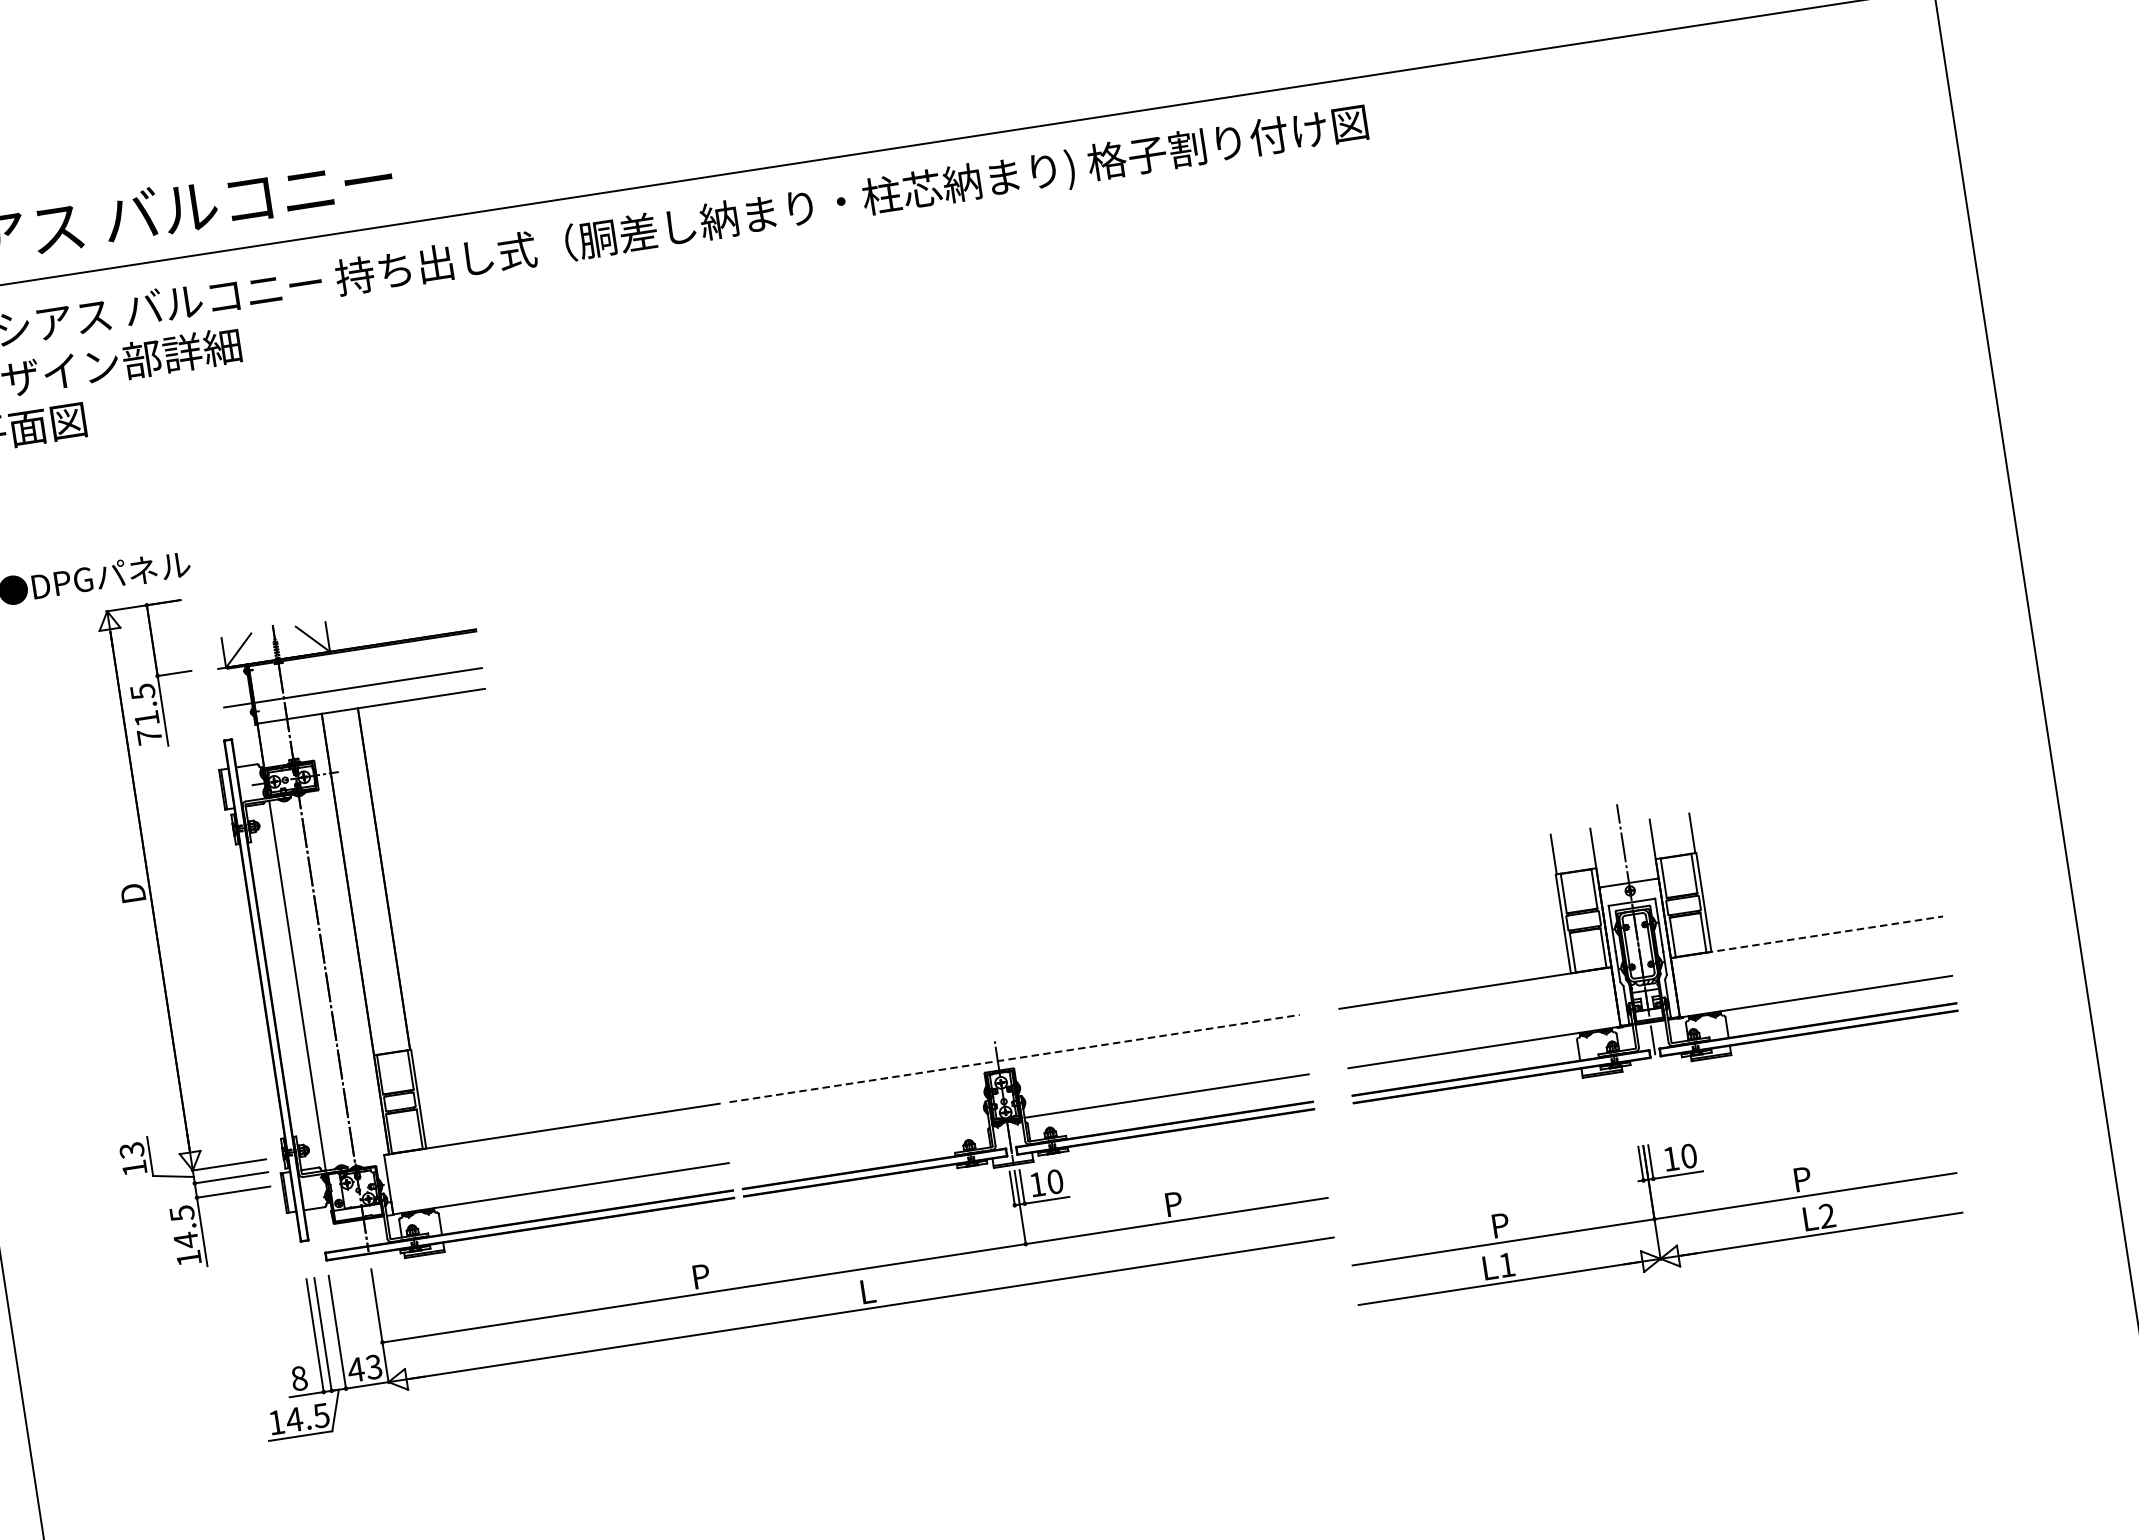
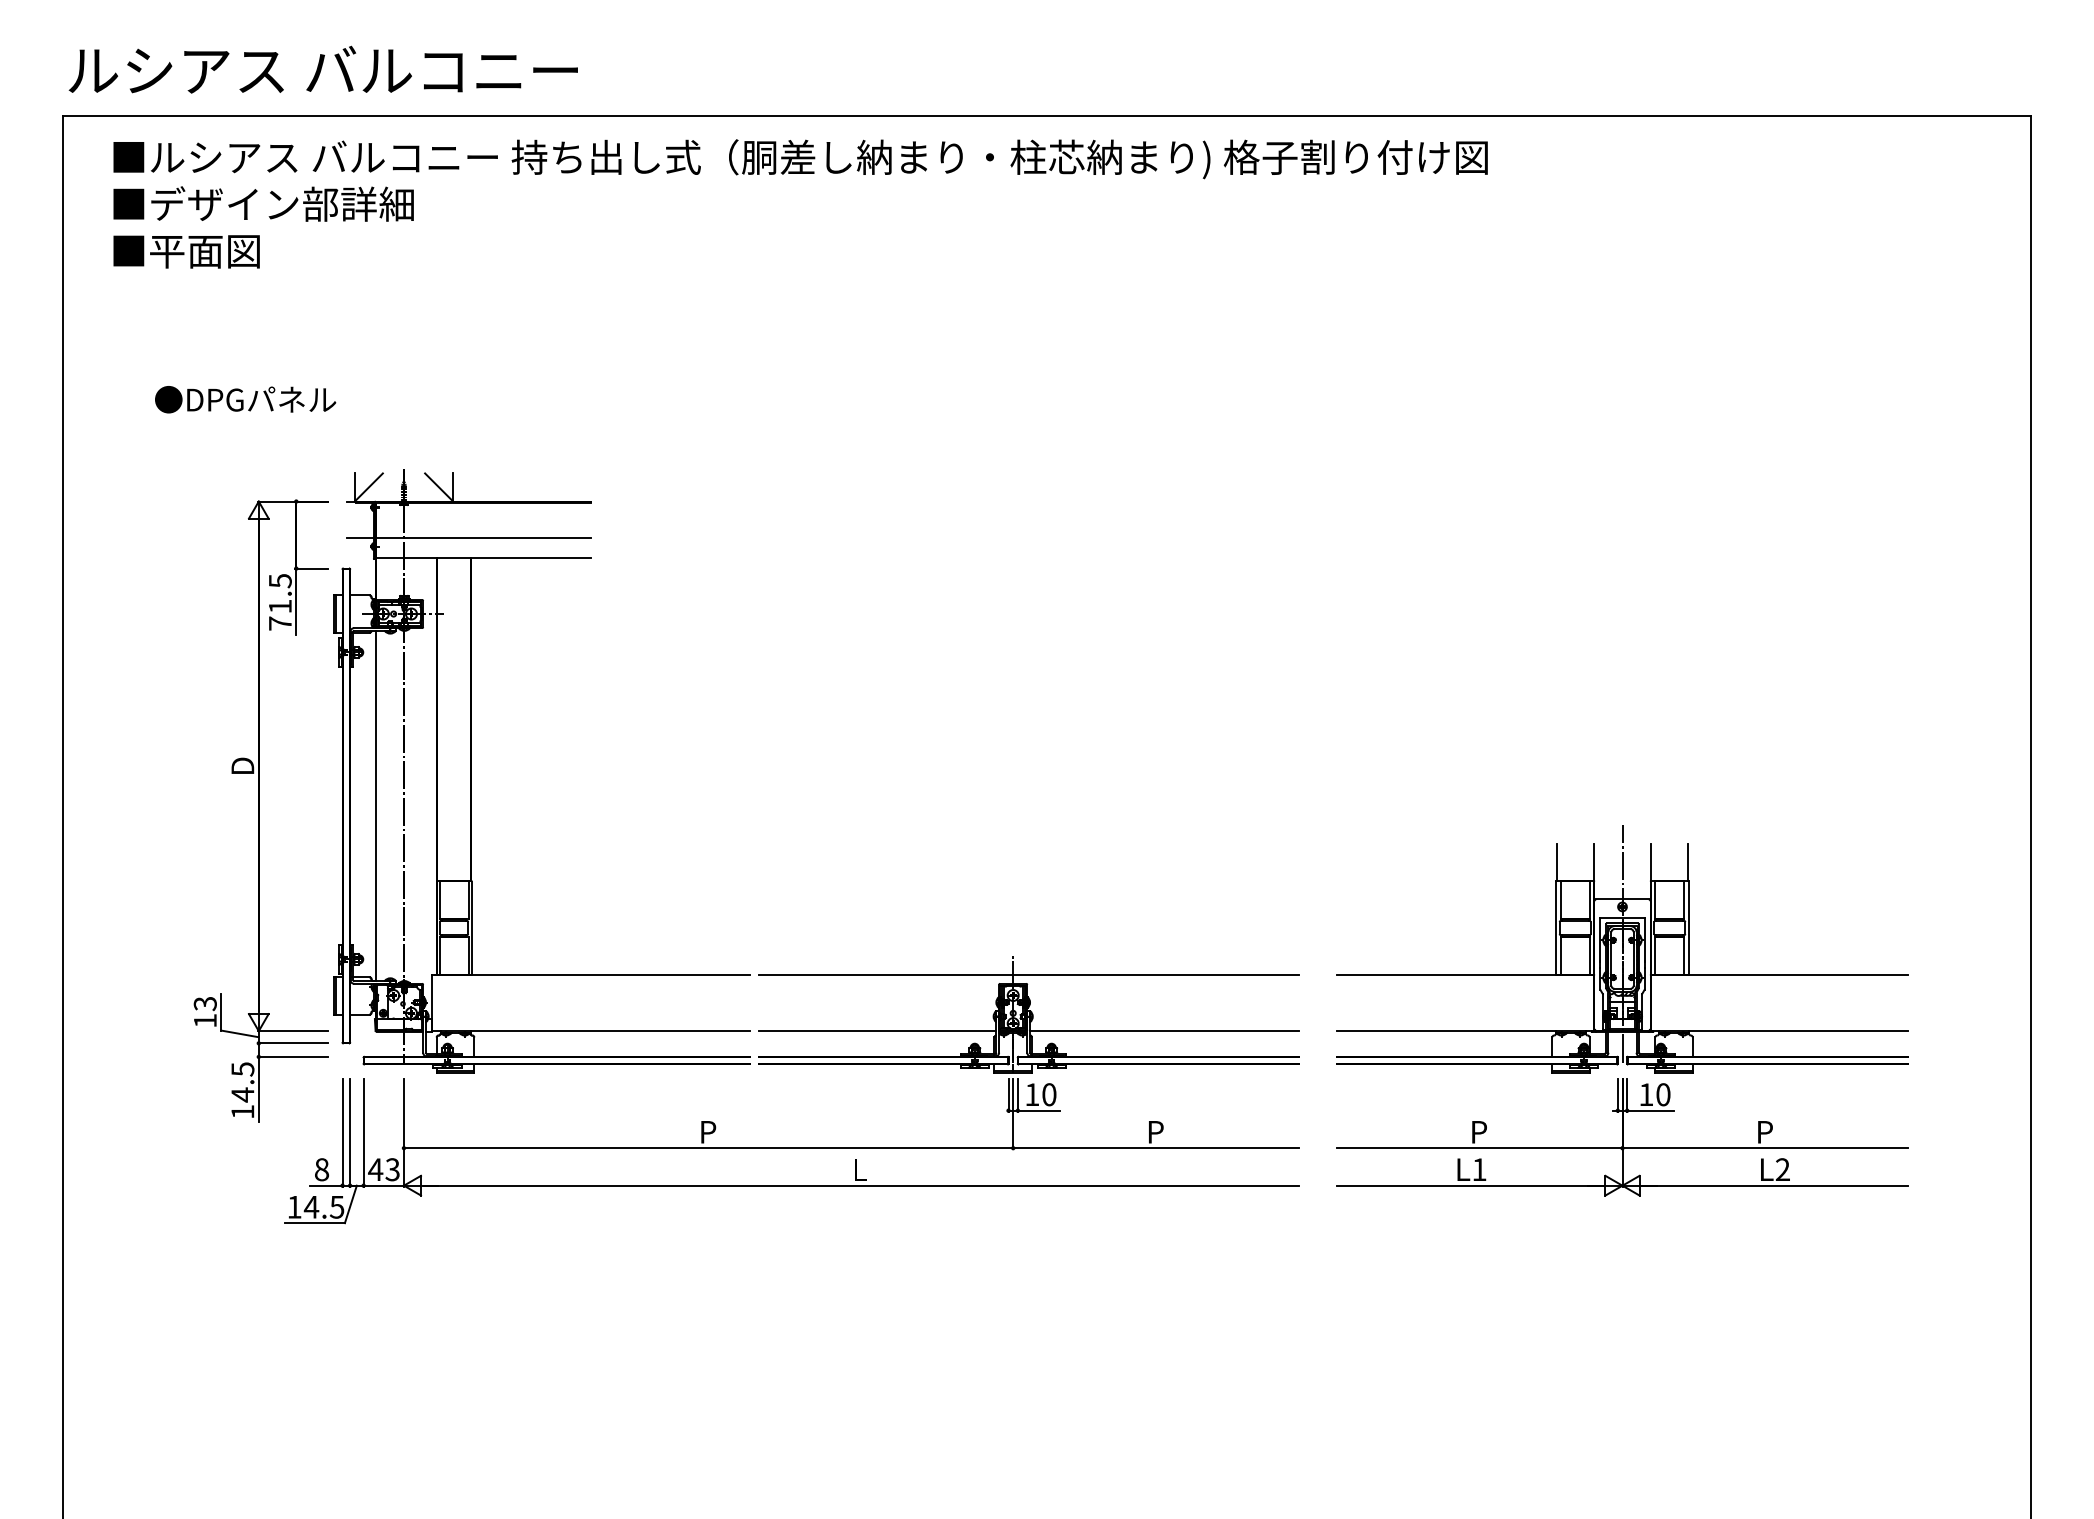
line: (1806, 936) -> (1779, 974), dashed -> solid
part: (158, 937) -> (260, 810), moved
line: (1014, 1058) -> (1029, 974), dashed -> solid
line: (863, 1142) -> (877, 1031), added
part: (1652, 1207) -> (1622, 1137), moved

